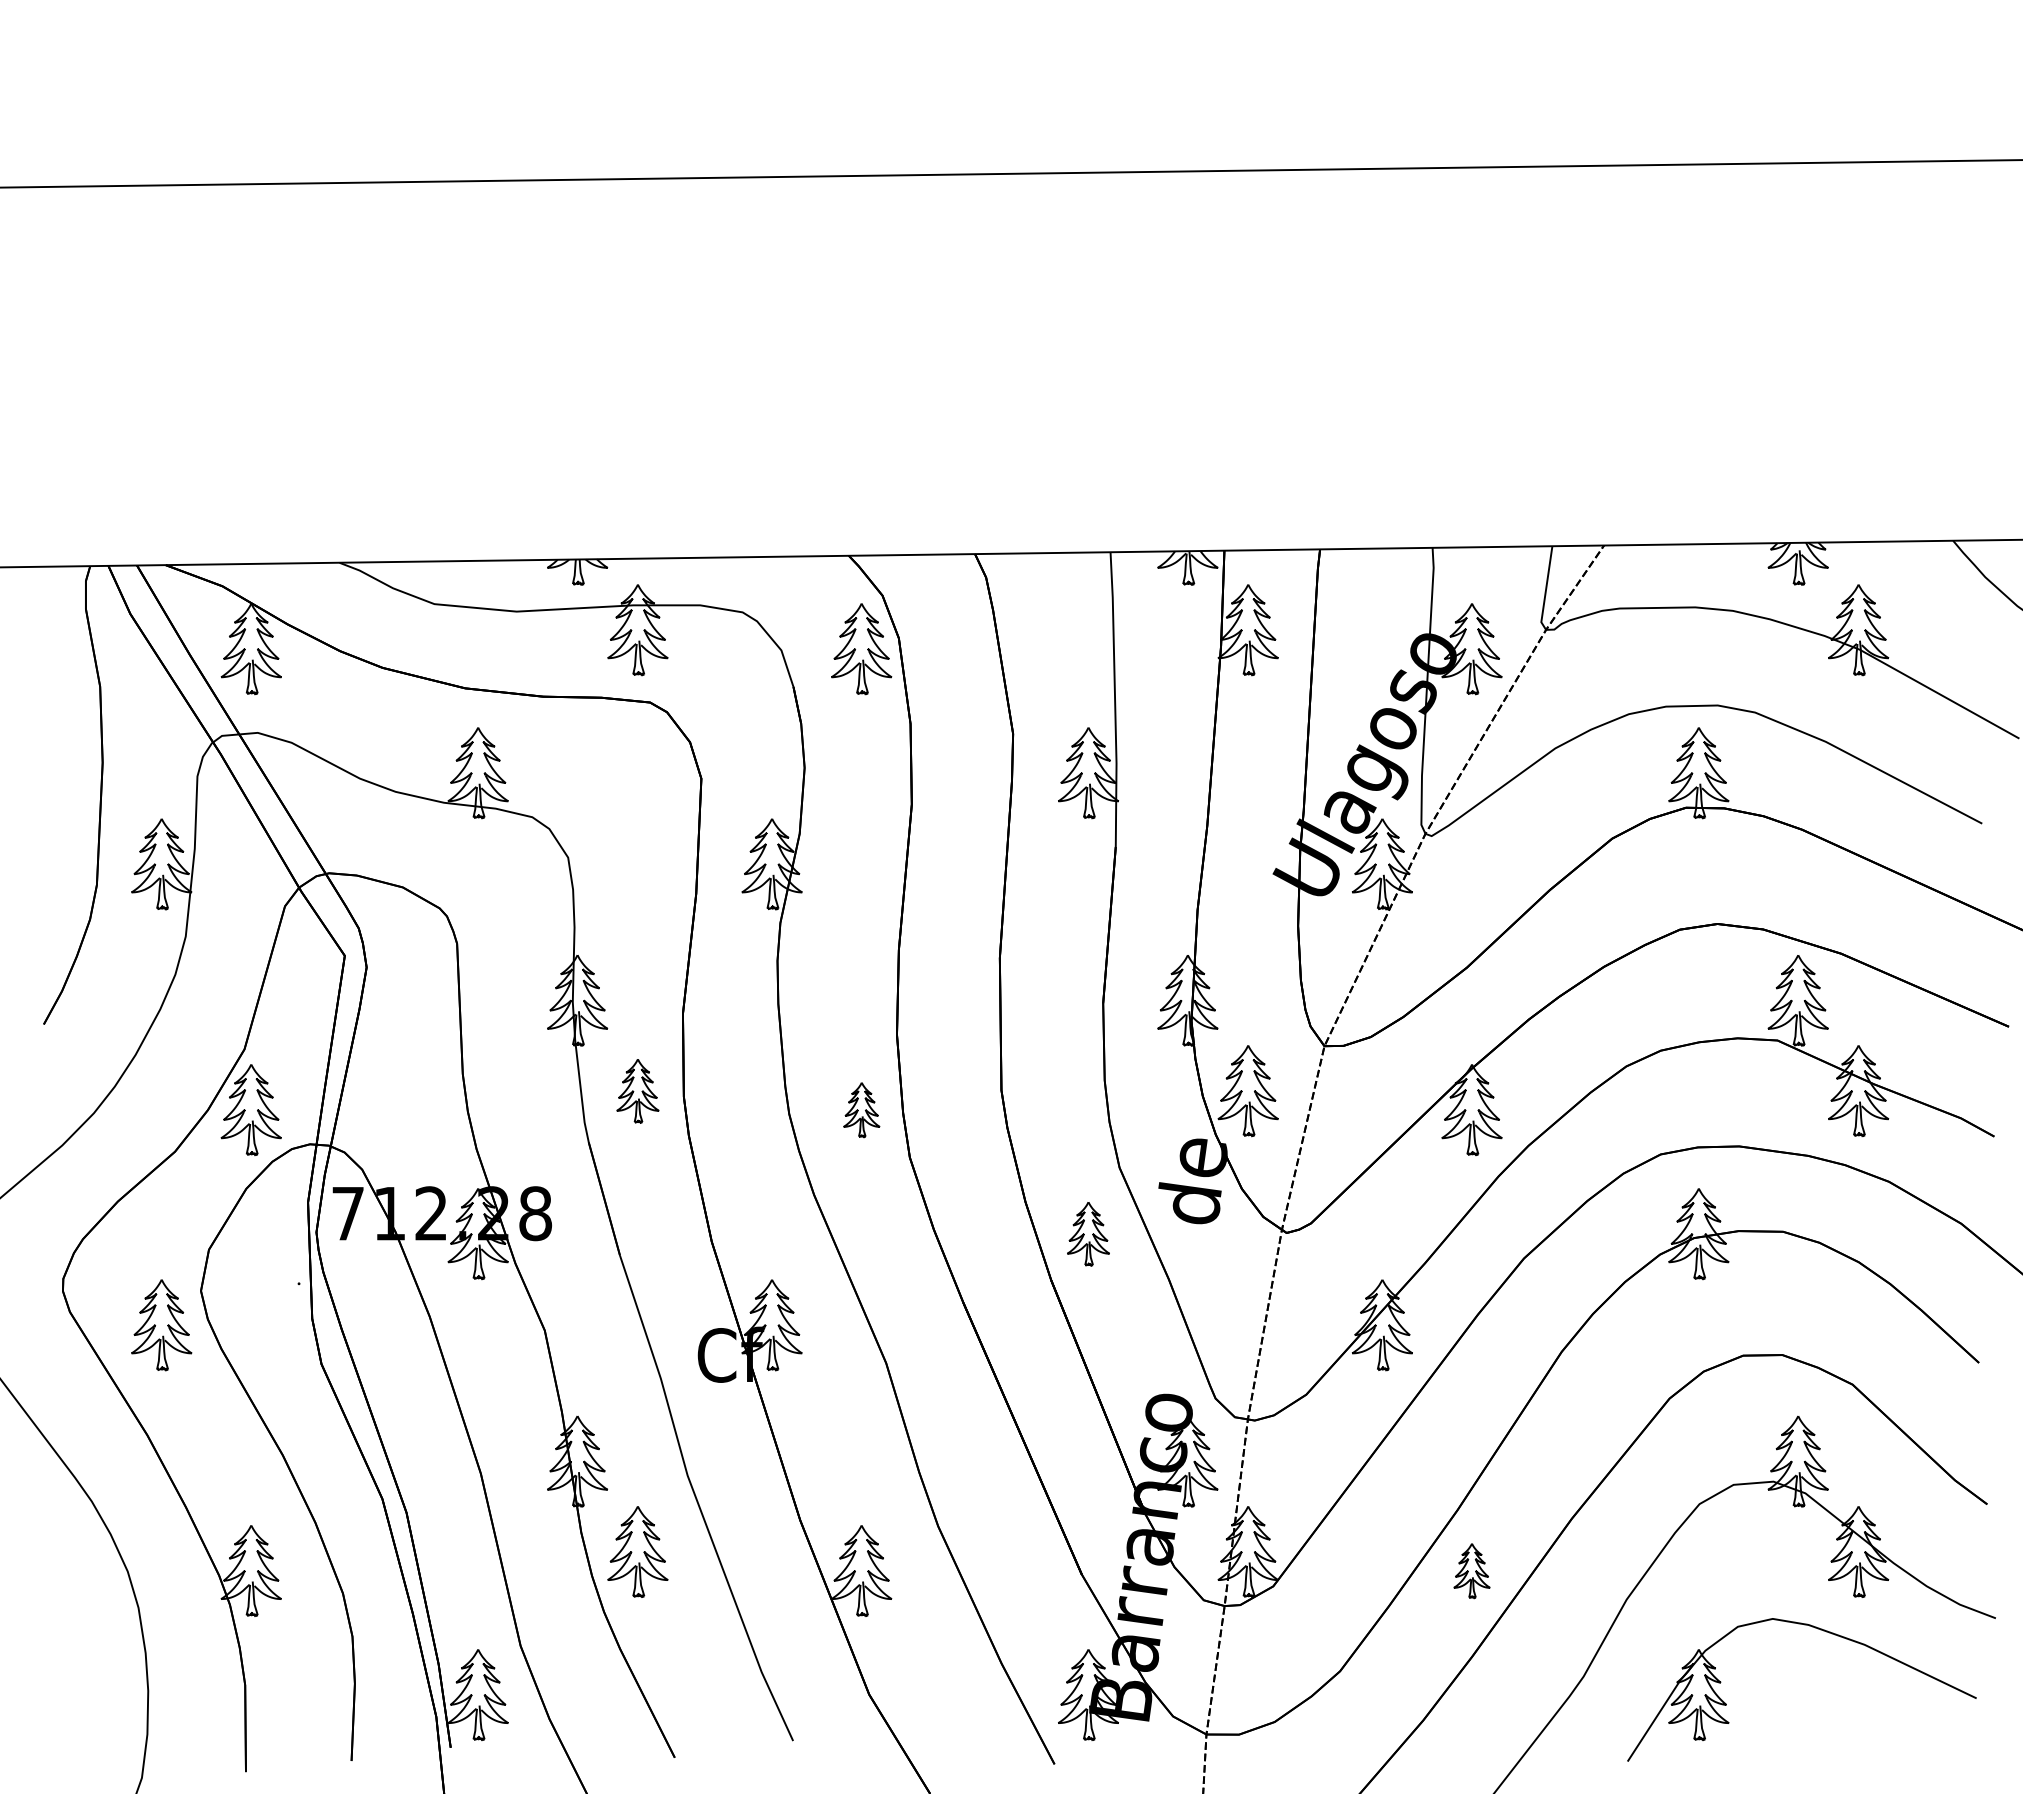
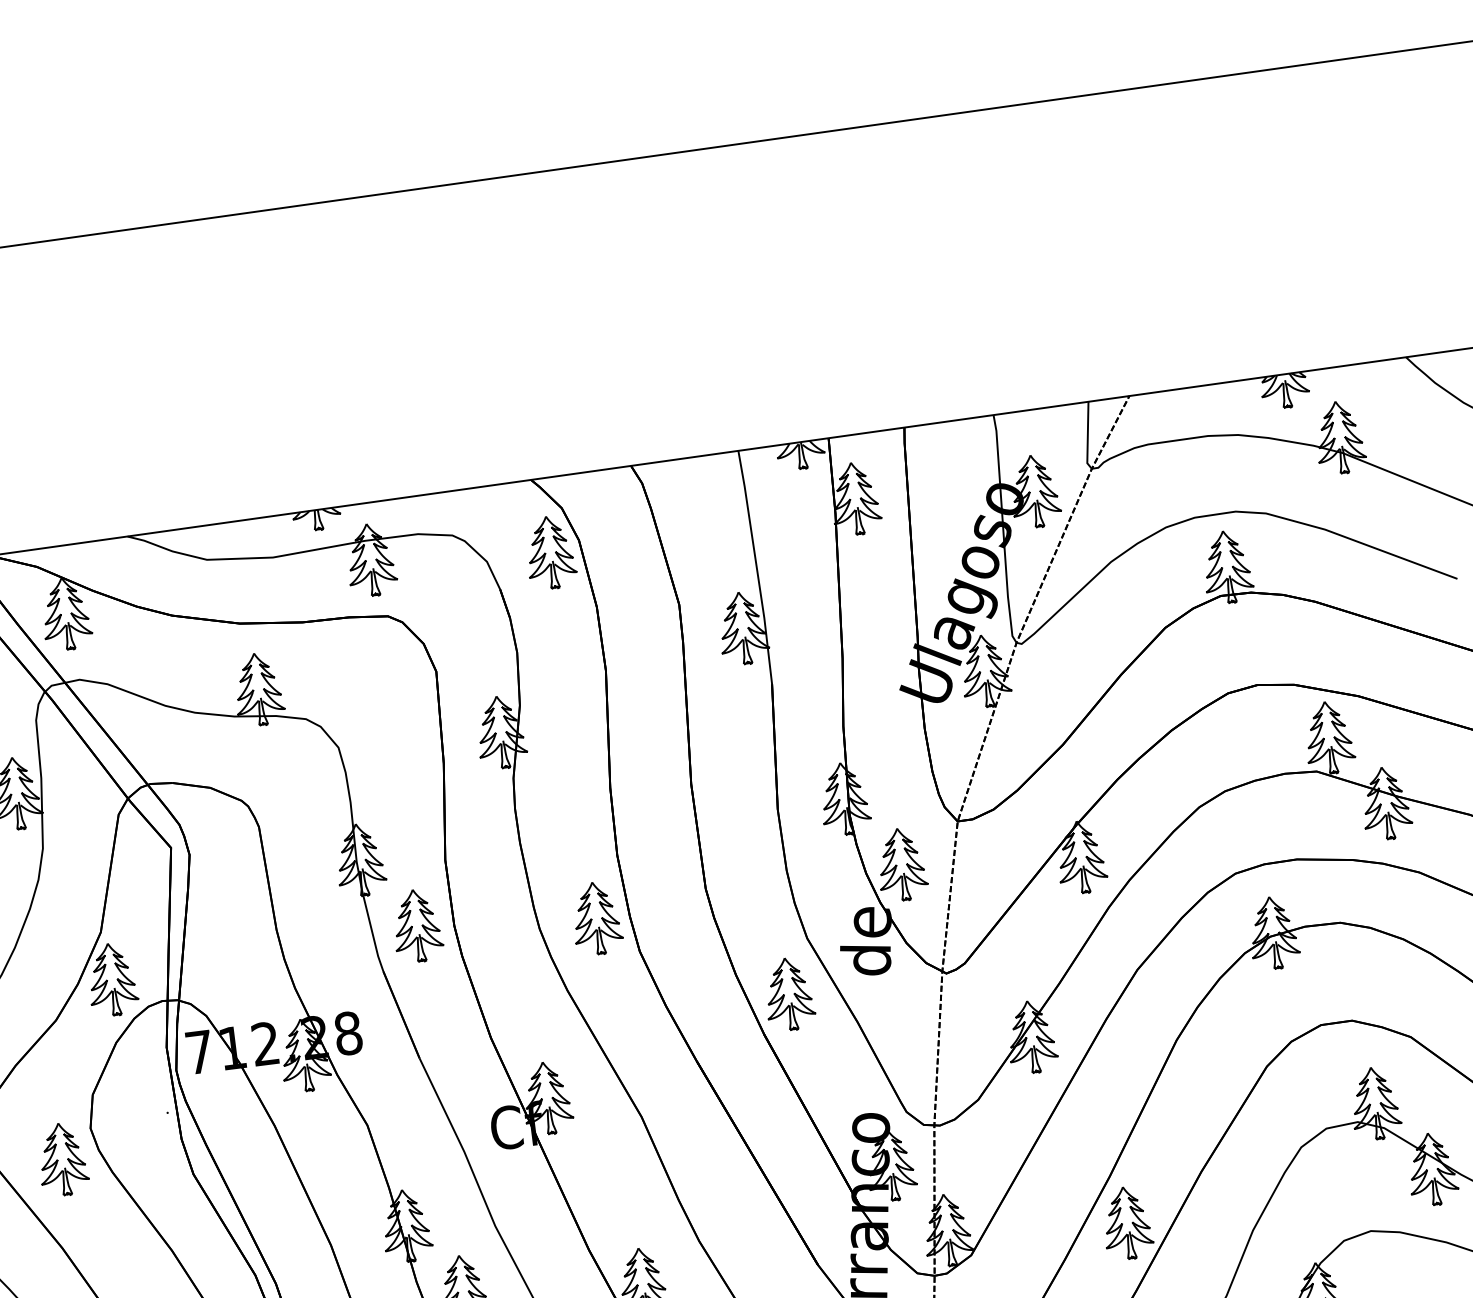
part: (637, 1091) -> (416, 926), size x1.43
part: (861, 1109) -> (596, 918), size x1.67
part: (1088, 1233) -> (789, 993), size x1.43
part: (1471, 1570) -> (1126, 1222), size x1.67

